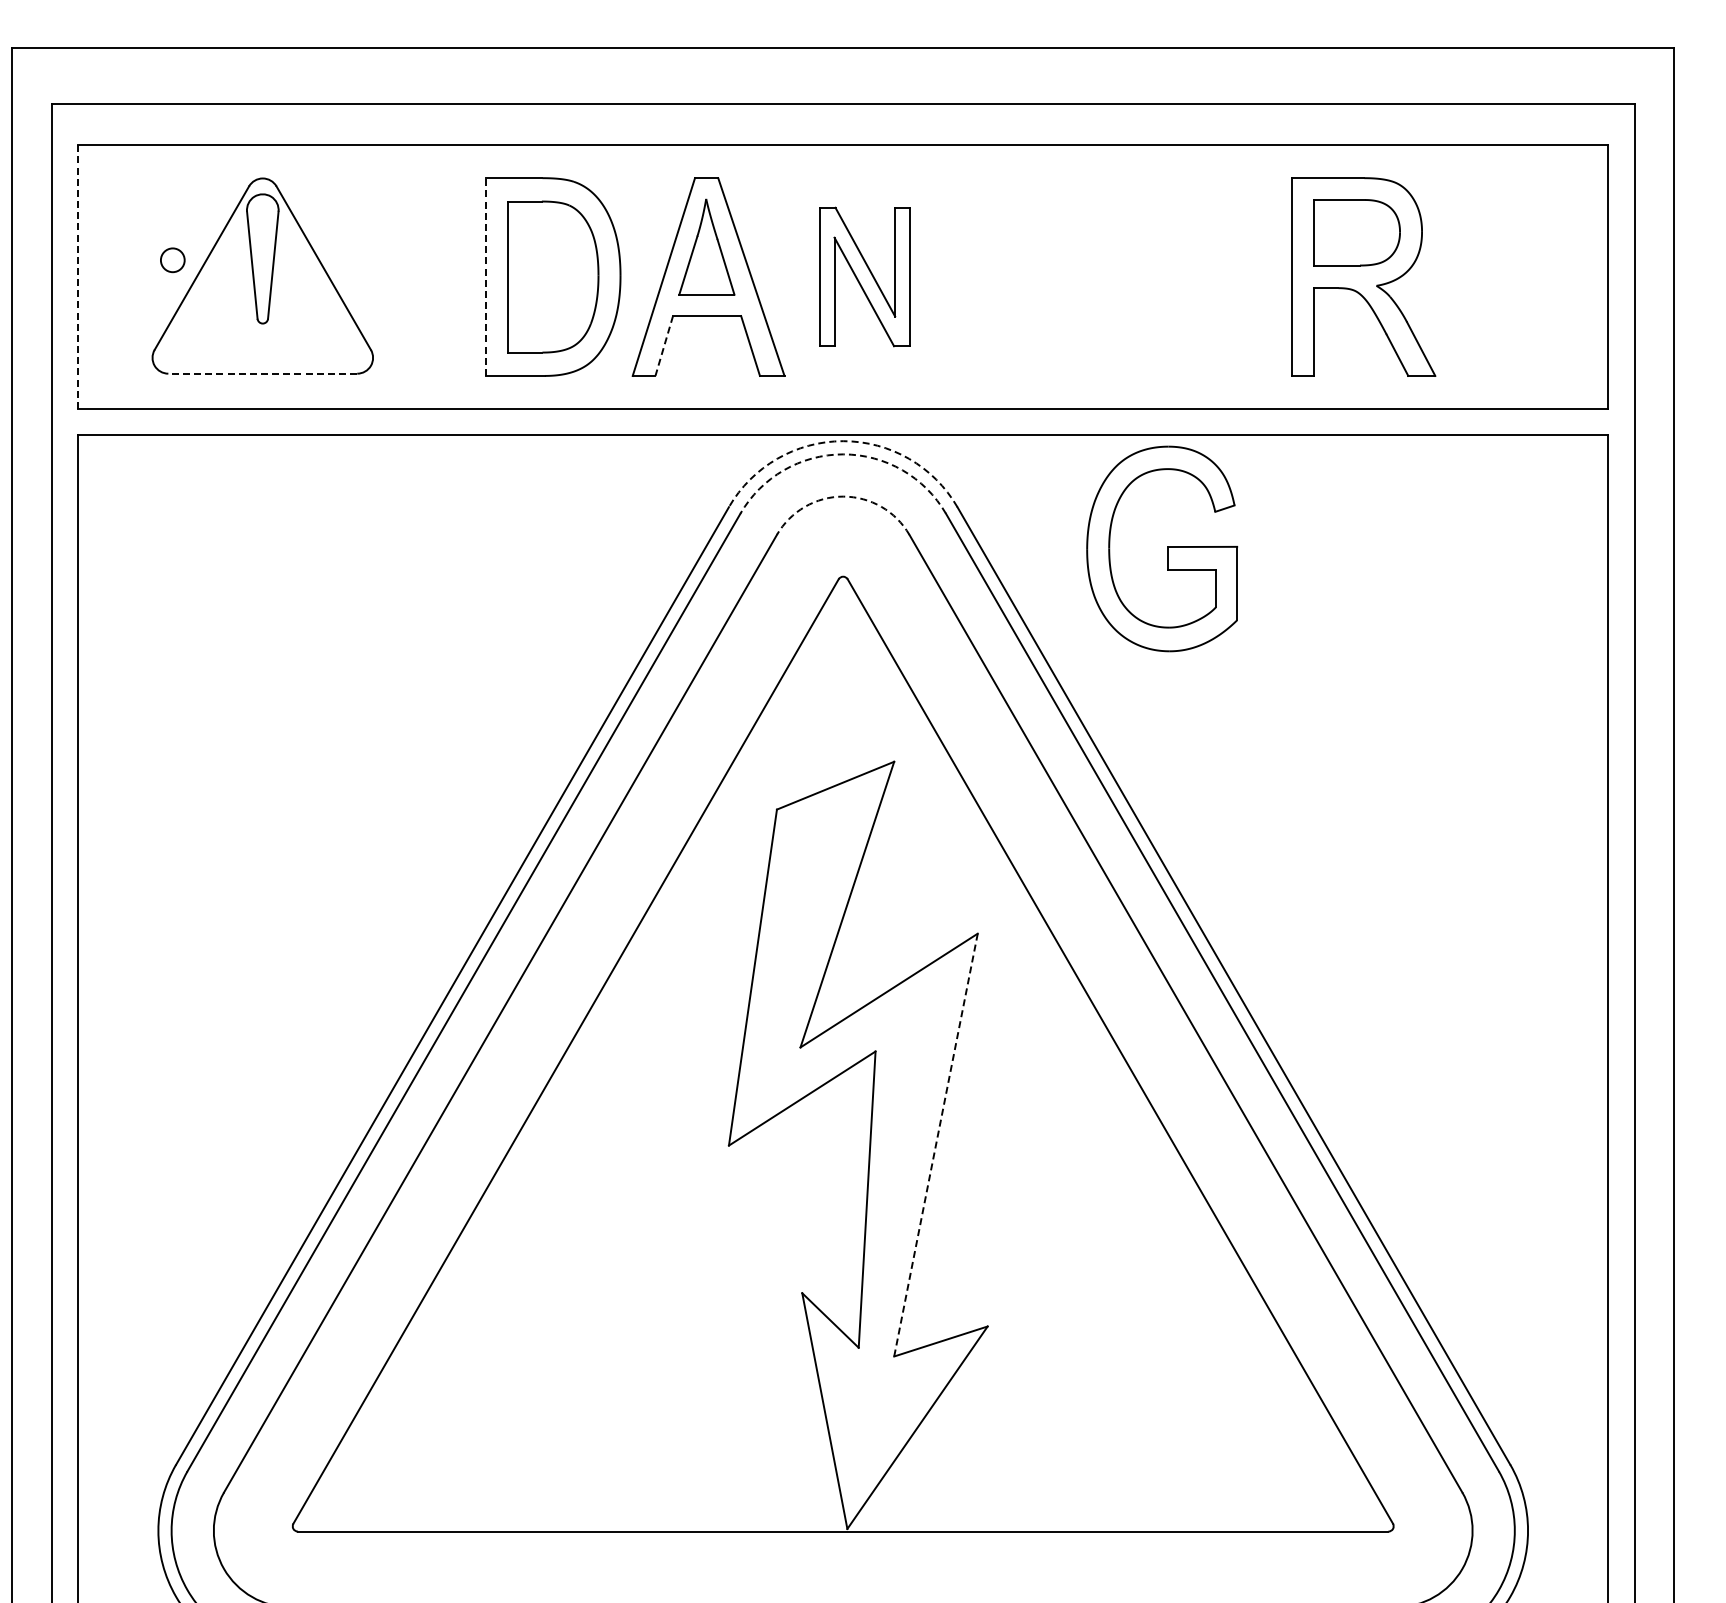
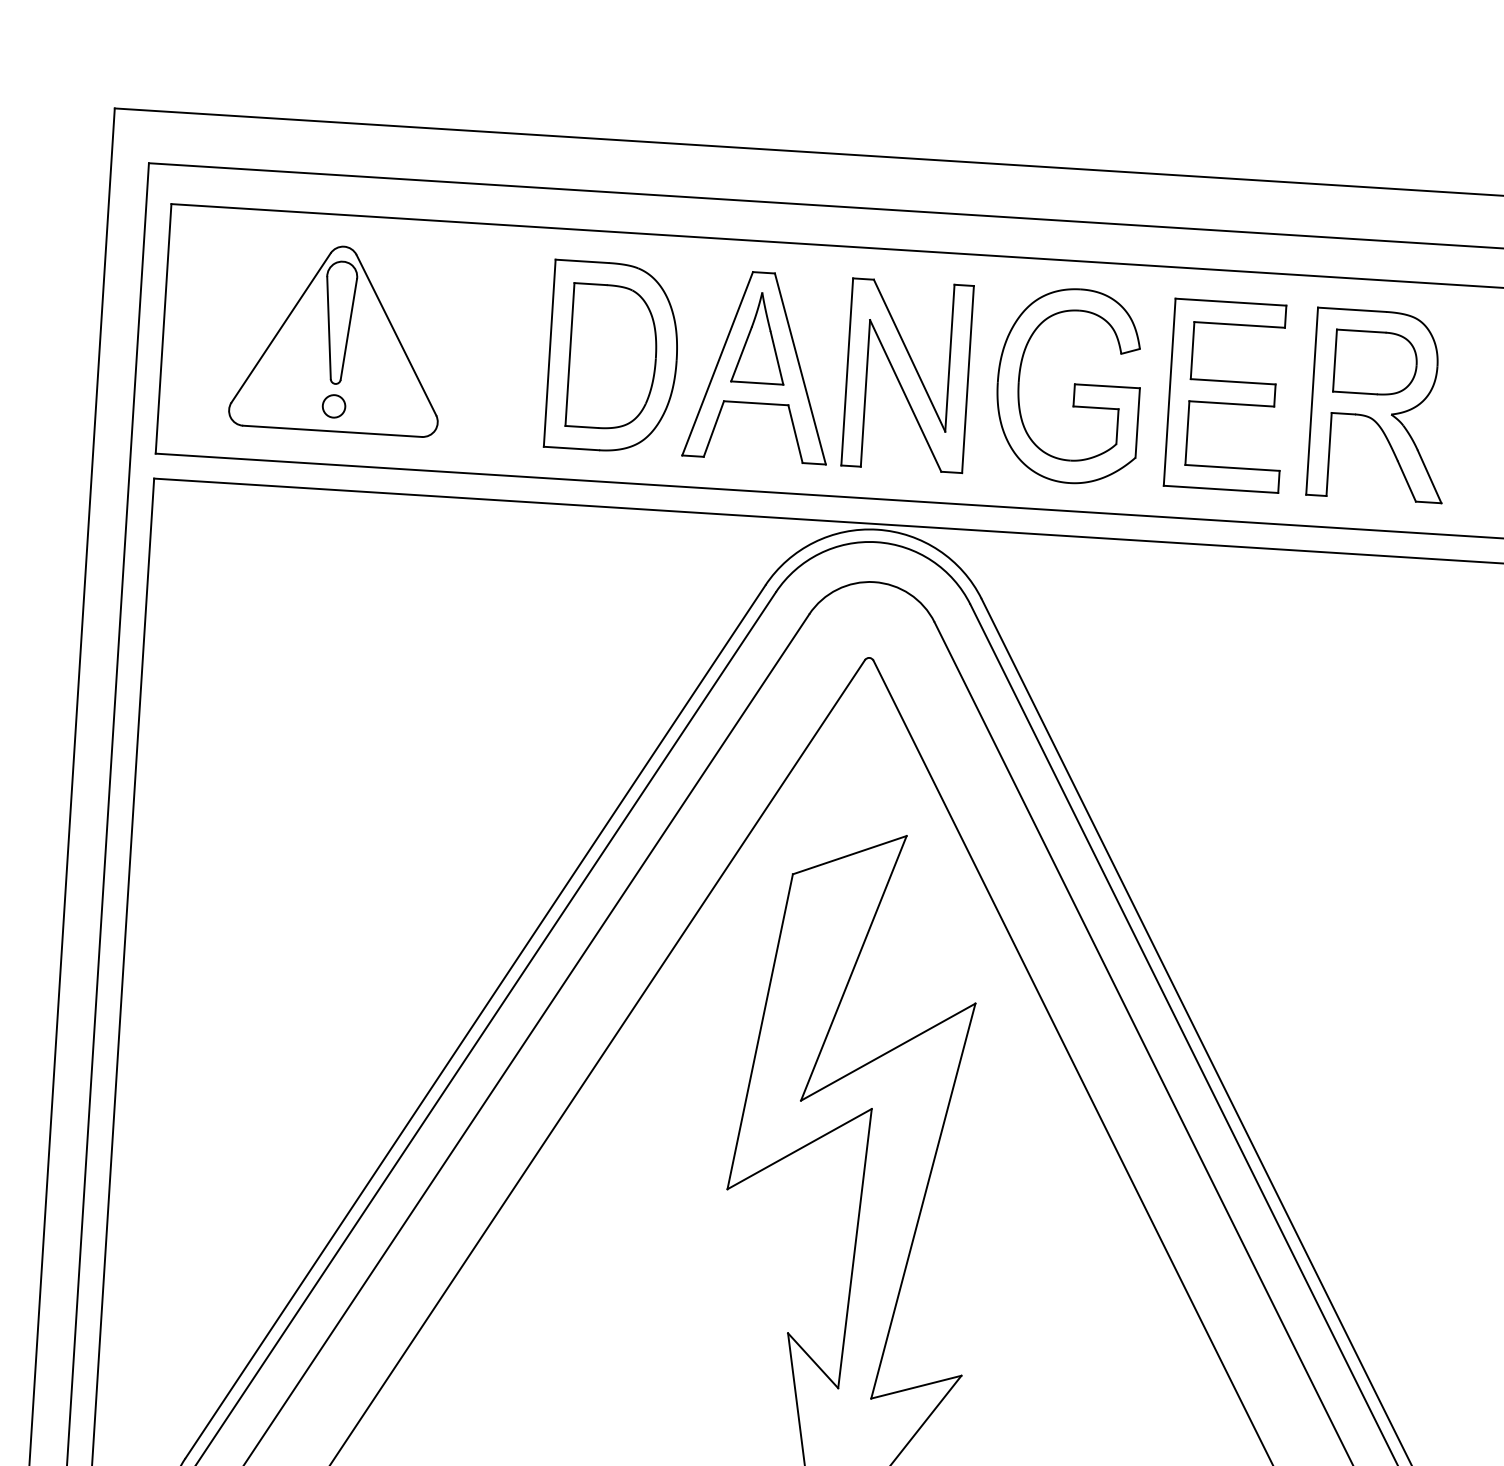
circle: (172, 260) -> (333, 406), moved
line: (78, 276) -> (163, 328), dashed -> solid
part: (864, 276) -> (907, 375), size x1.43
part: (1202, 276) -> (1227, 395), added
line: (486, 277) -> (549, 353), dashed -> solid
line: (664, 346) -> (714, 429), dashed -> solid
line: (262, 373) -> (332, 431), dashed -> solid
arc: (843, 441) -> (877, 530), dashed -> solid
arc: (843, 454) -> (876, 542), dashed -> solid
arc: (843, 496) -> (874, 582), dashed -> solid
part: (1162, 548) -> (1069, 385), moved
line: (935, 1145) -> (922, 1201), dashed -> solid

